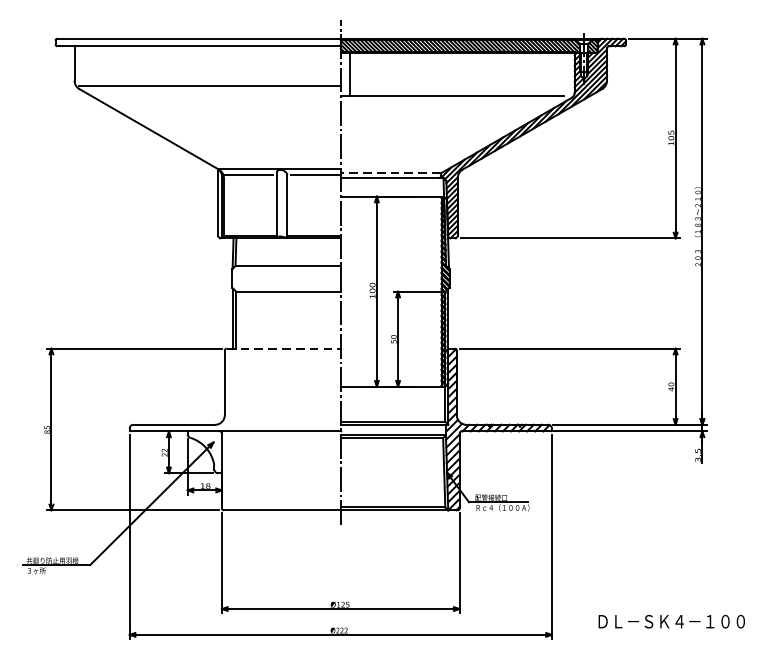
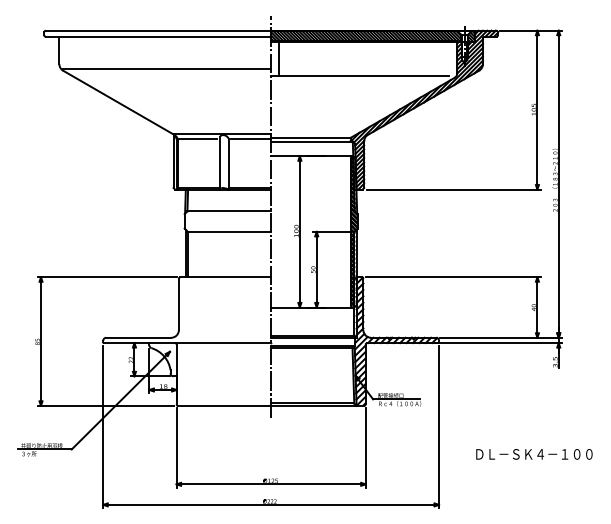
line: (390, 172) -> (310, 137), dashed -> solid
line: (284, 348) -> (226, 277), dashed -> solid
text: (671, 621) -> (534, 454), moved

